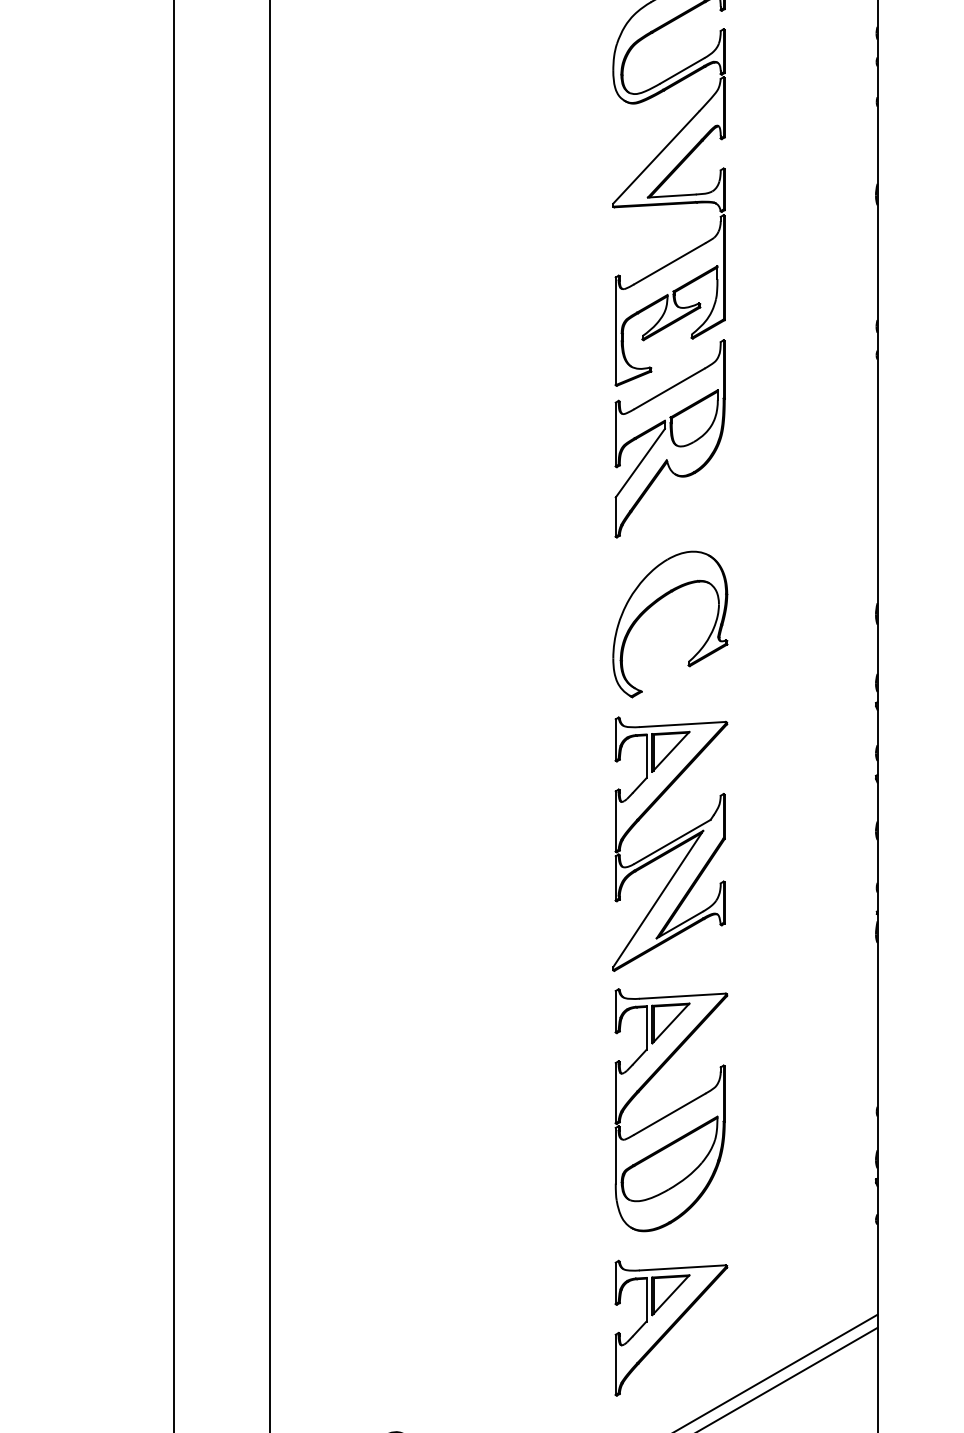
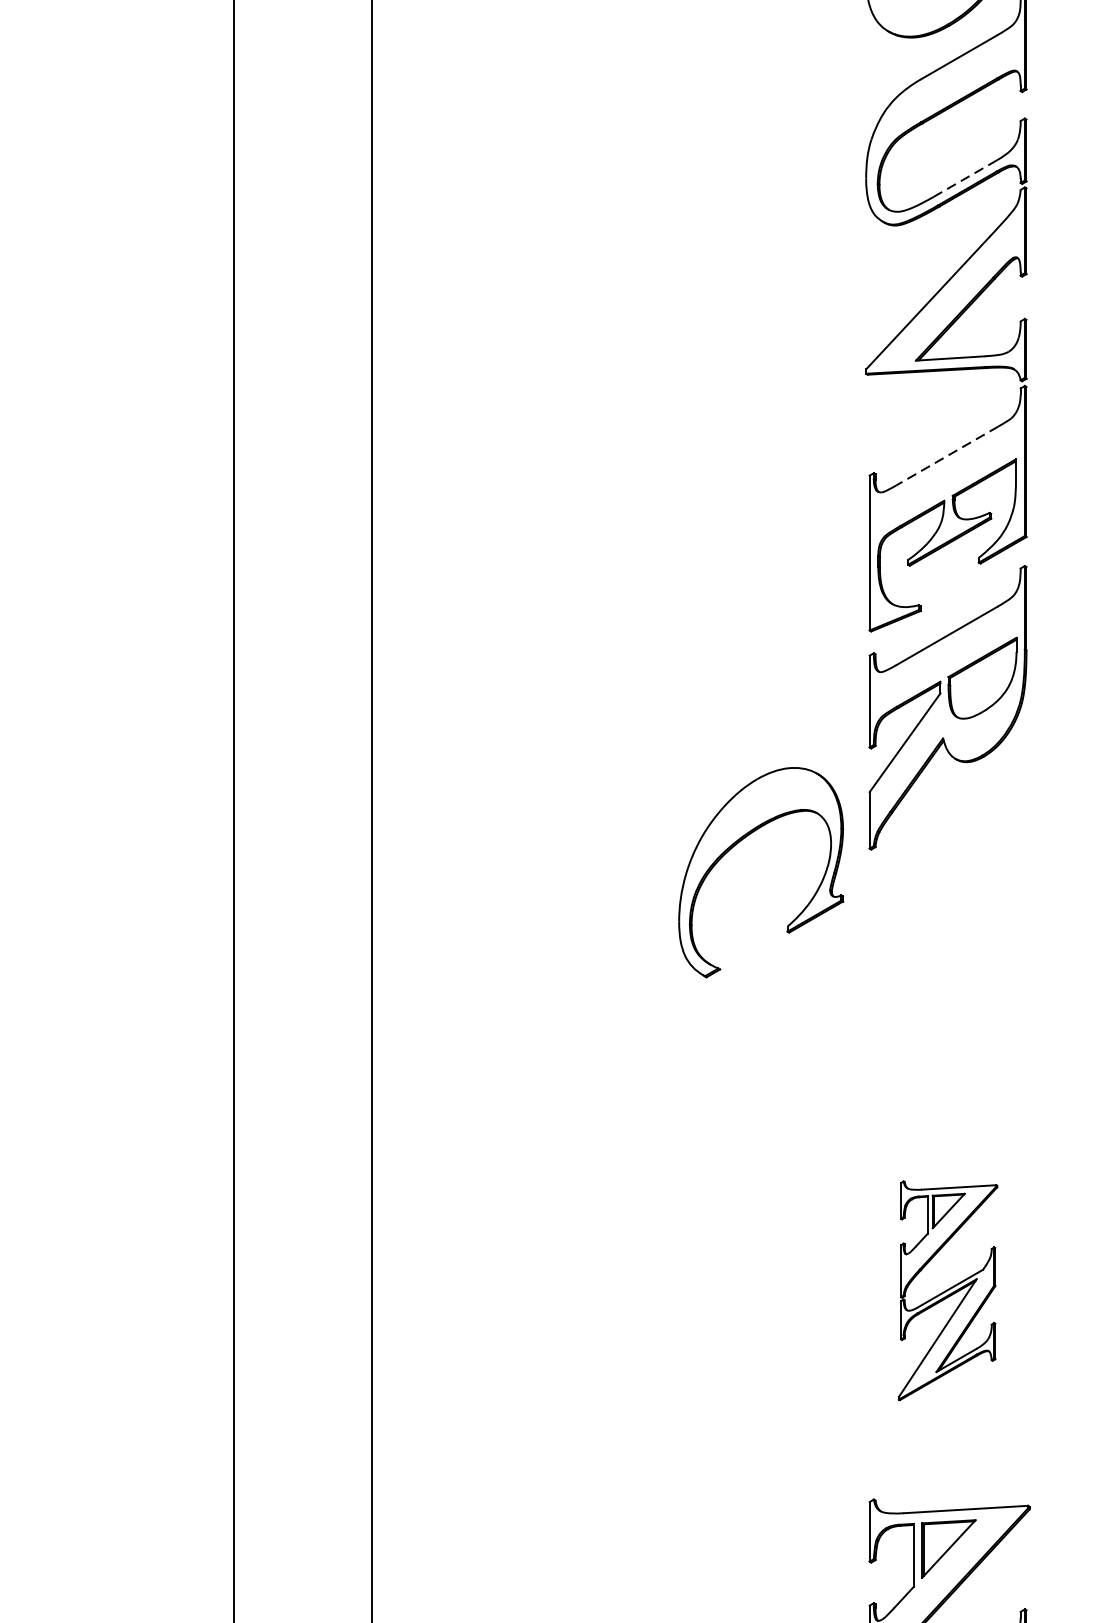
line: (681, 71) -> (964, 179), solid -> dashed
line: (669, 264) -> (946, 456), solid -> dashed
part: (656, 603) -> (741, 842), moved
part: (670, 843) -> (948, 1289), size x0.6

